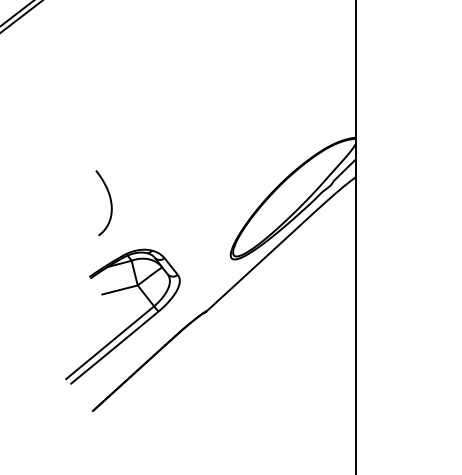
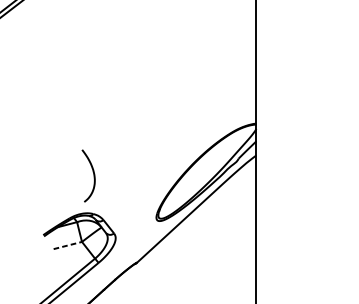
curve: (110, 203) -> (93, 176), moved
line: (120, 289) -> (68, 245), solid -> dashed

